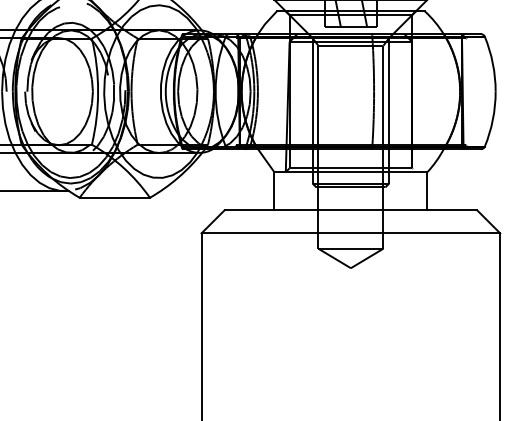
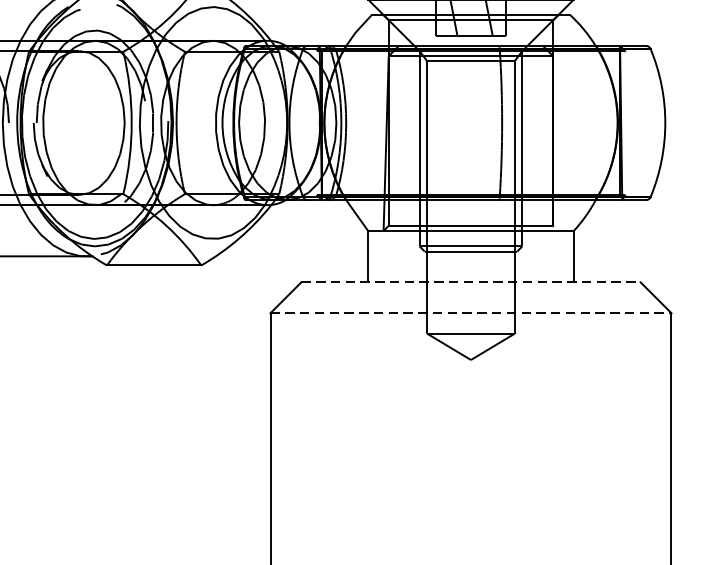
line: (351, 210) -> (471, 282), solid -> dashed
line: (351, 233) -> (471, 313), solid -> dashed

